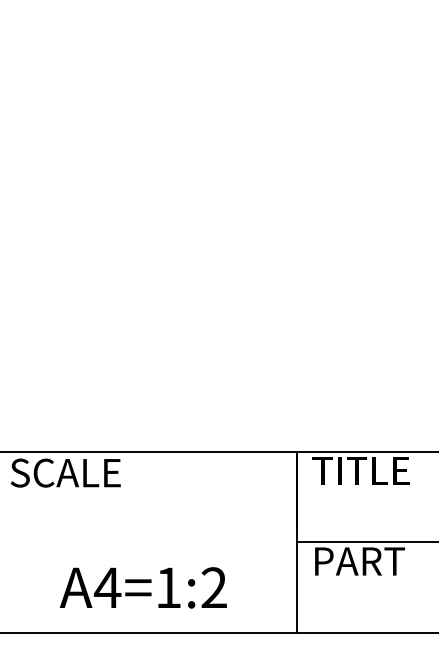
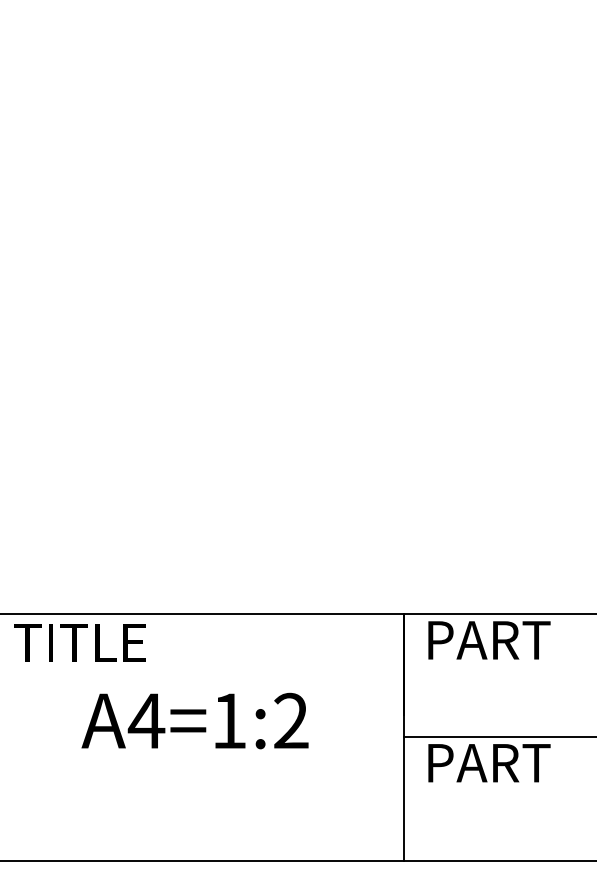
text: (360, 471) -> (490, 640), TITLE -> PART
text: (65, 472) -> (89, 642), SCALE -> TITLE
text: (142, 587) -> (194, 720), moved

